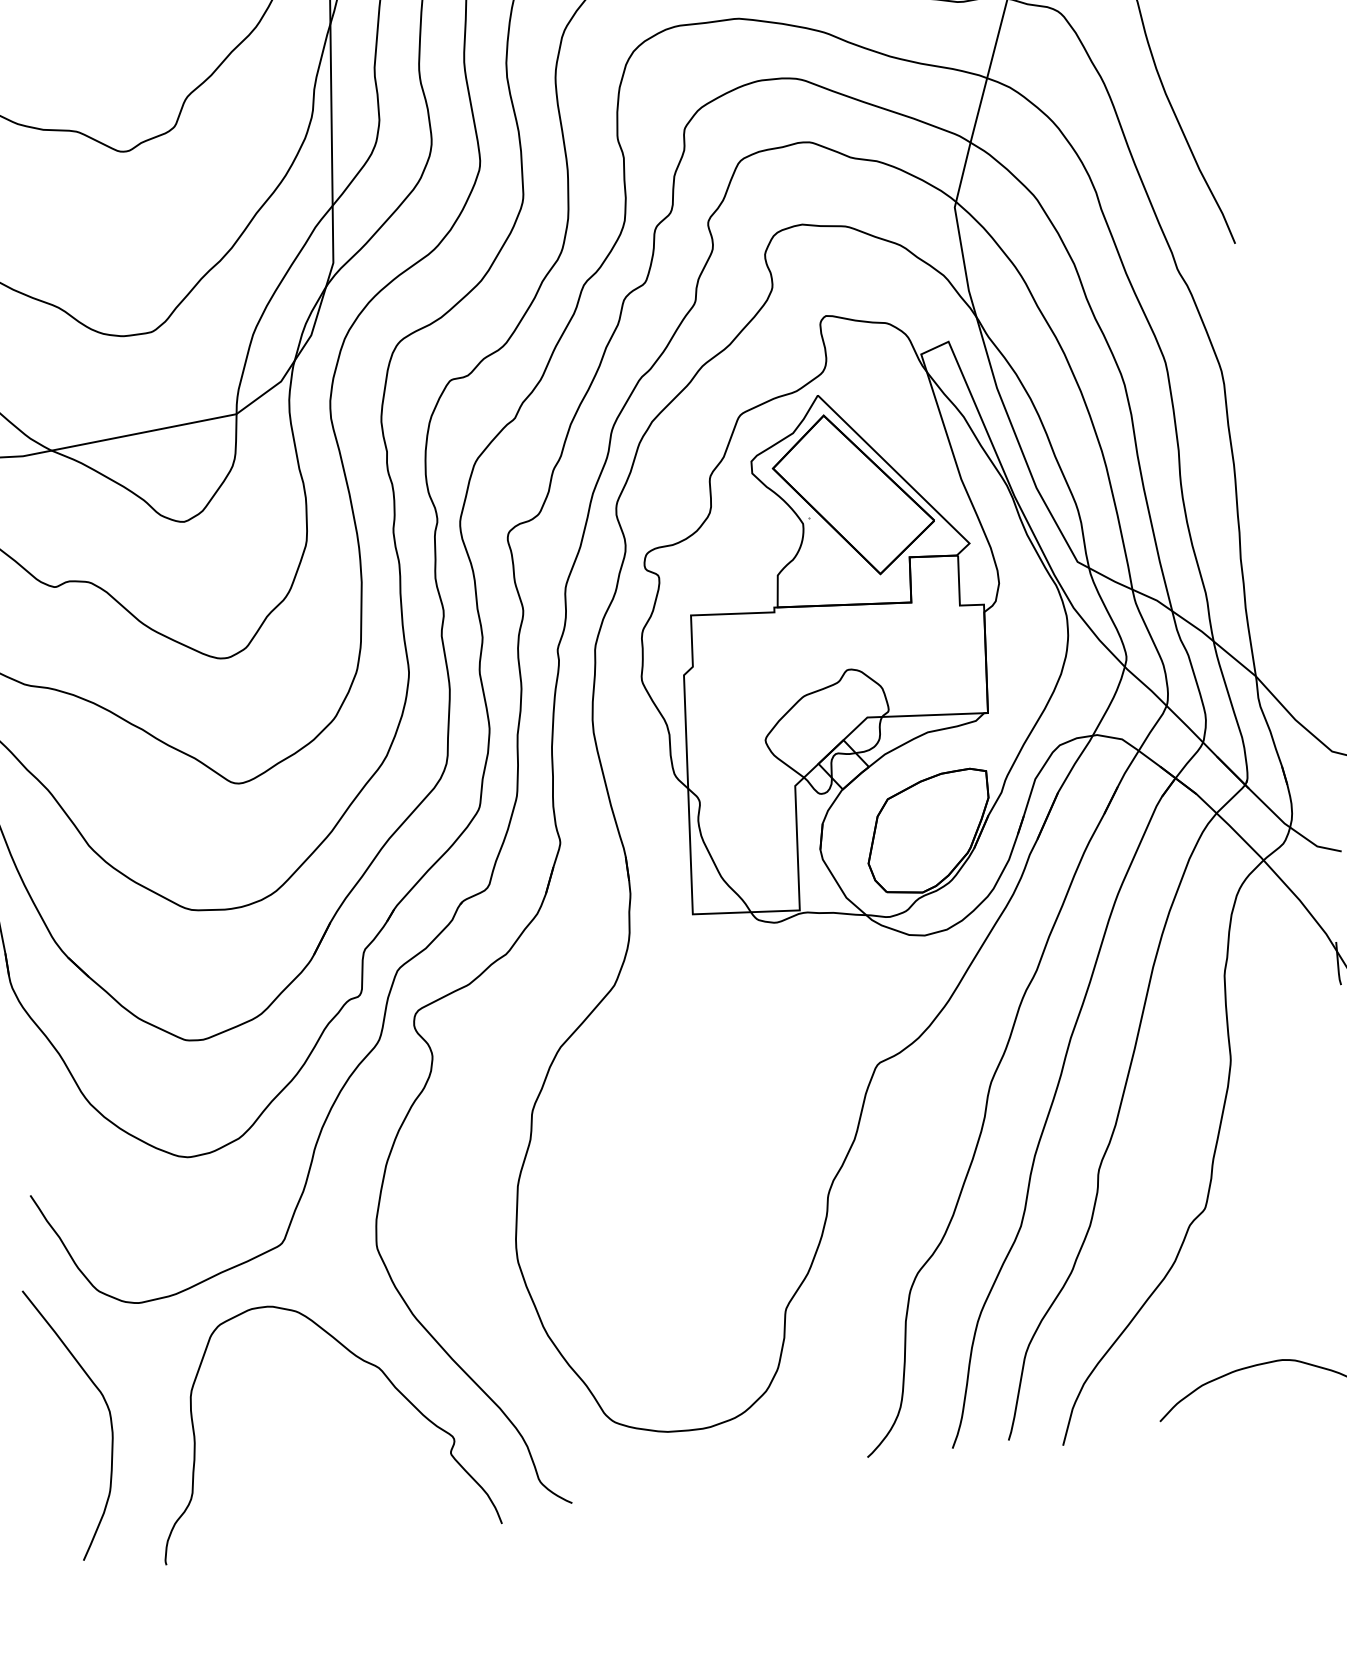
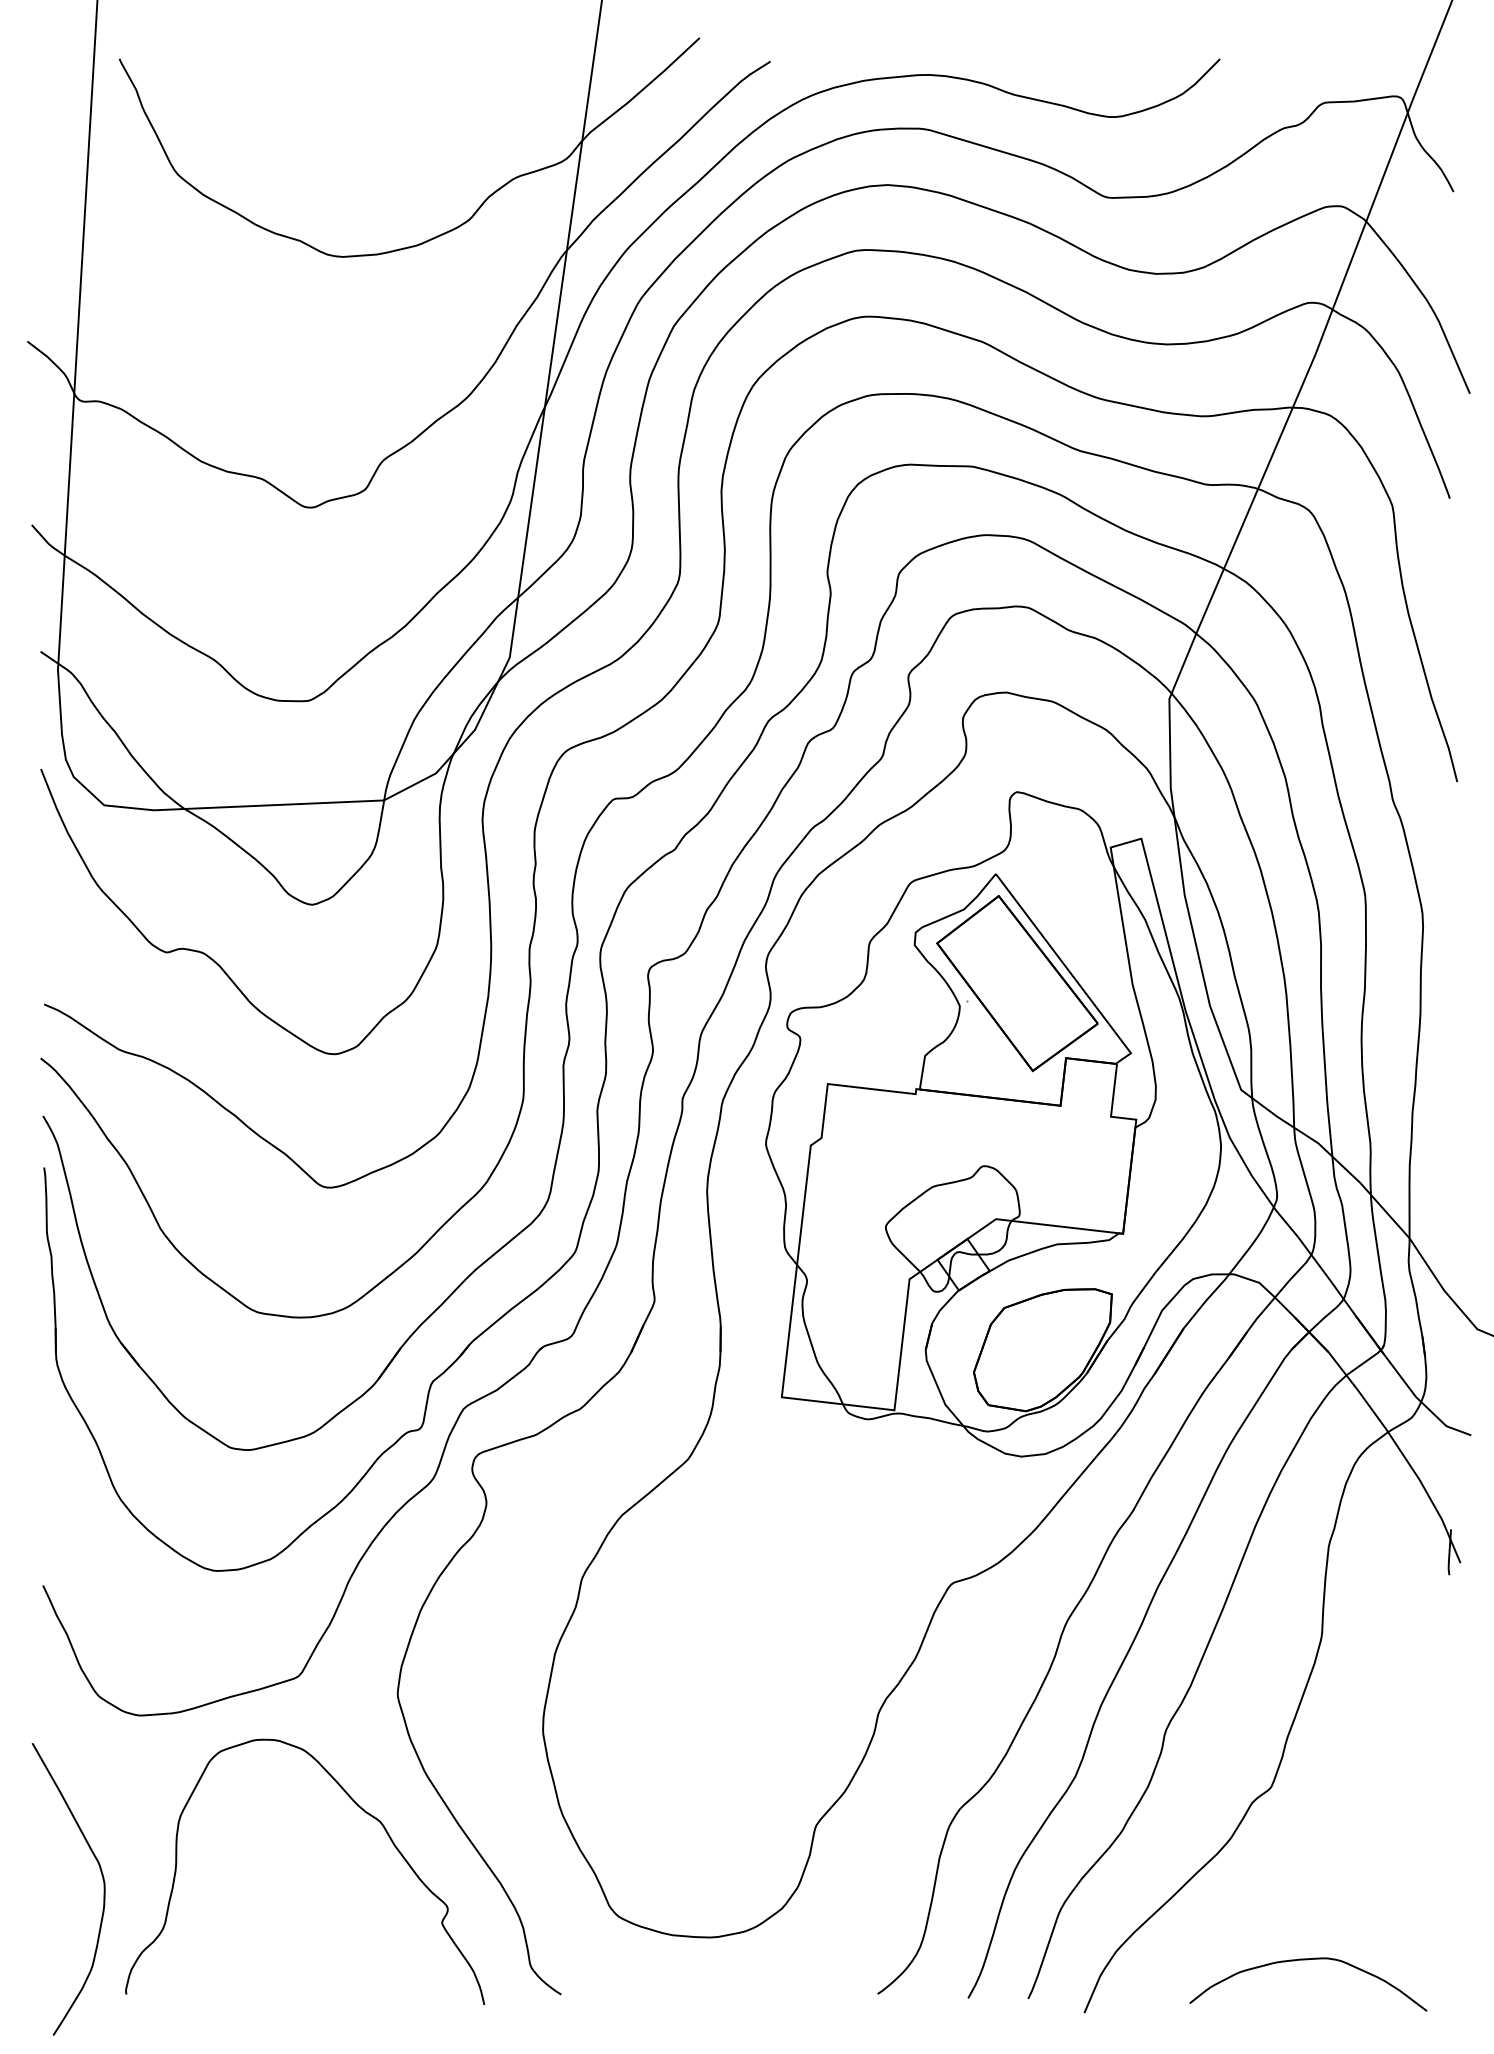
curve: (109, 1417) -> (103, 1889), moved

